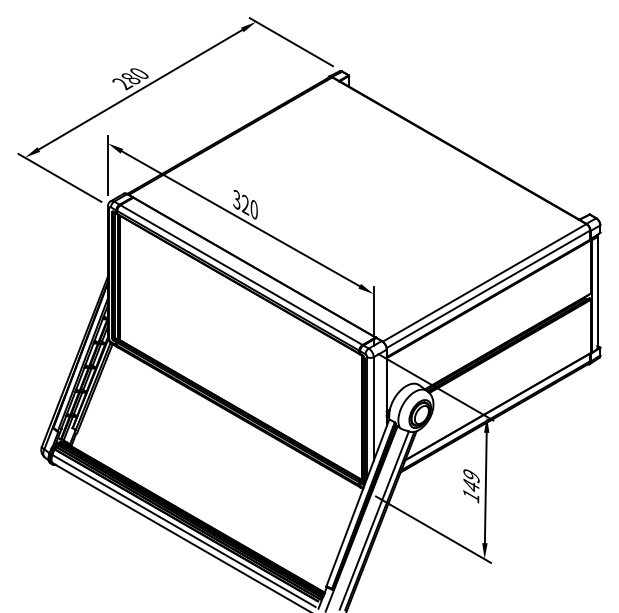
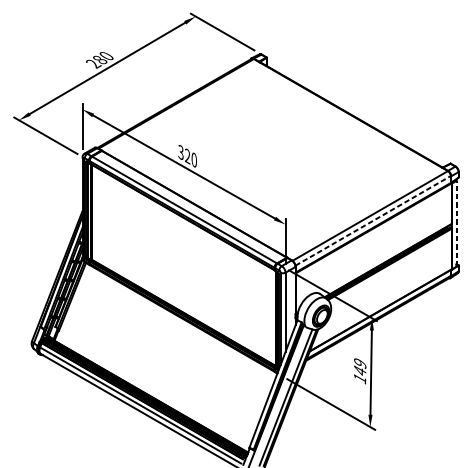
line: (488, 289) -> (373, 221), solid -> dashed
line: (597, 292) -> (456, 223), solid -> dashed

